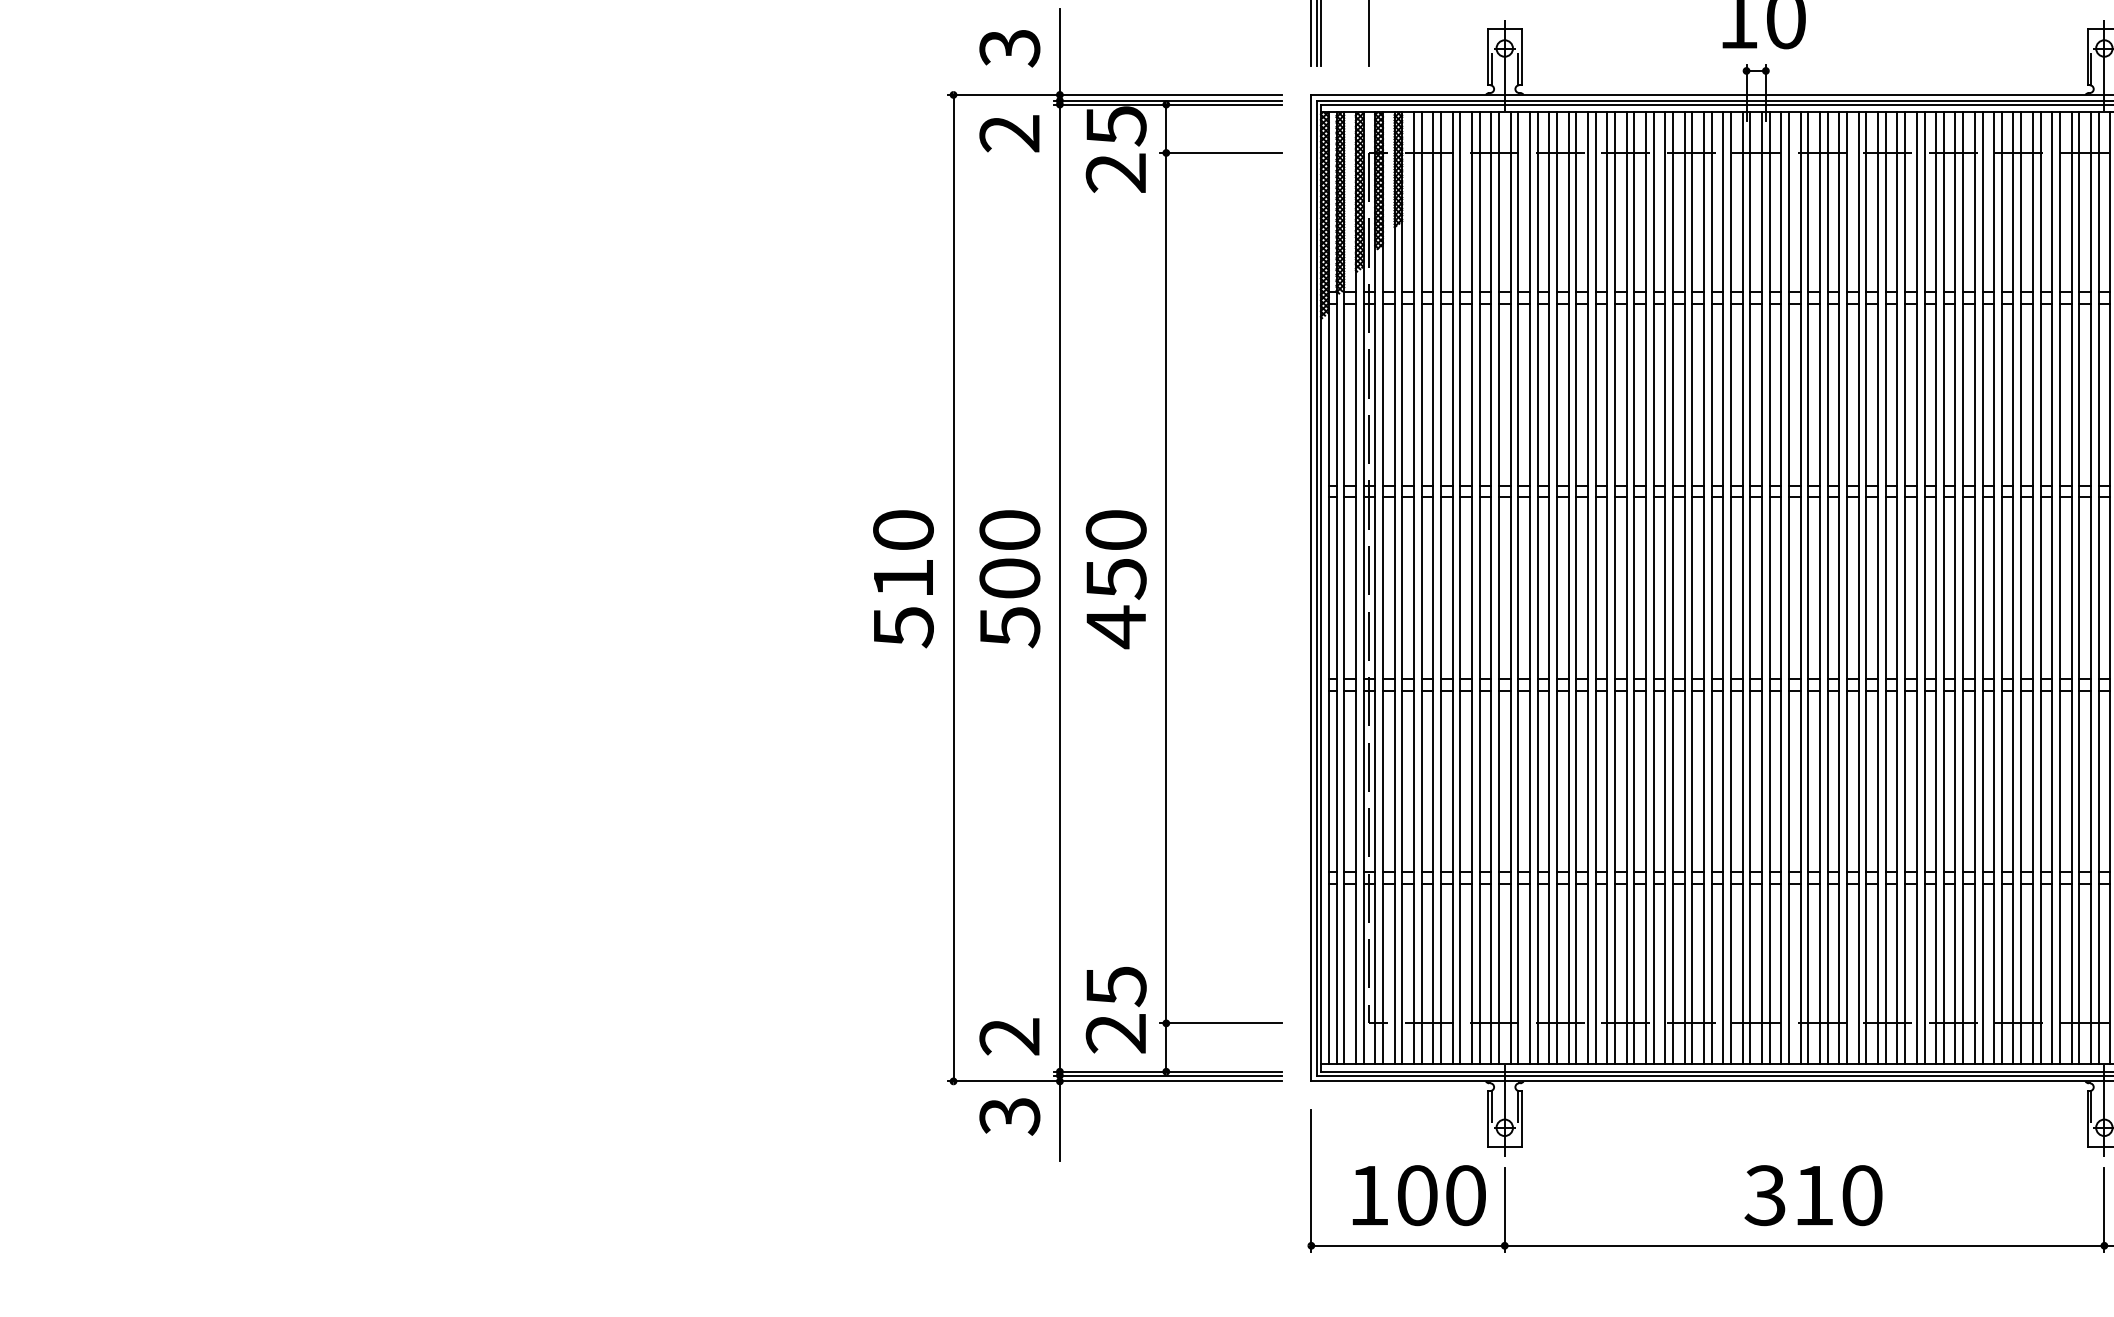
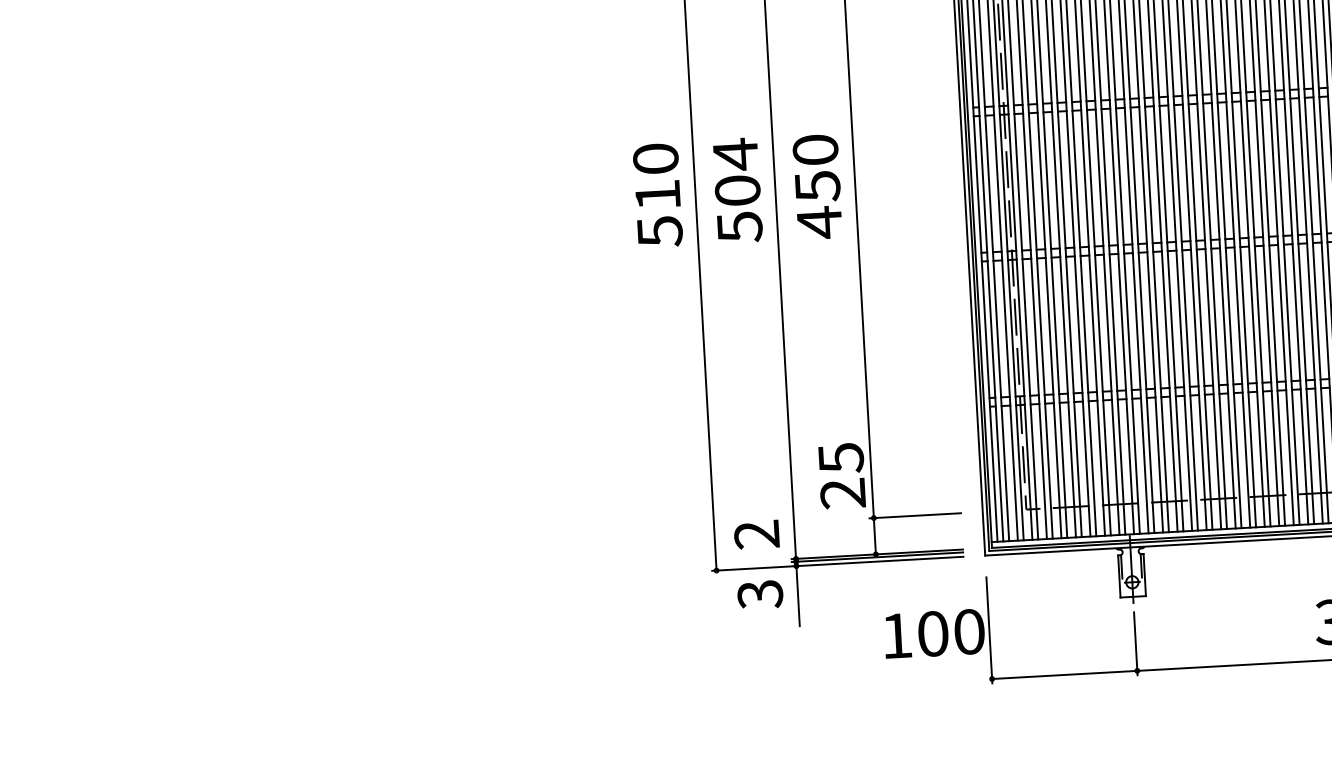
text: (1009, 530) -> (735, 154), 500 -> 504
text: (1115, 1010) -> (841, 476), moved
text: (1418, 1195) -> (933, 633), moved

